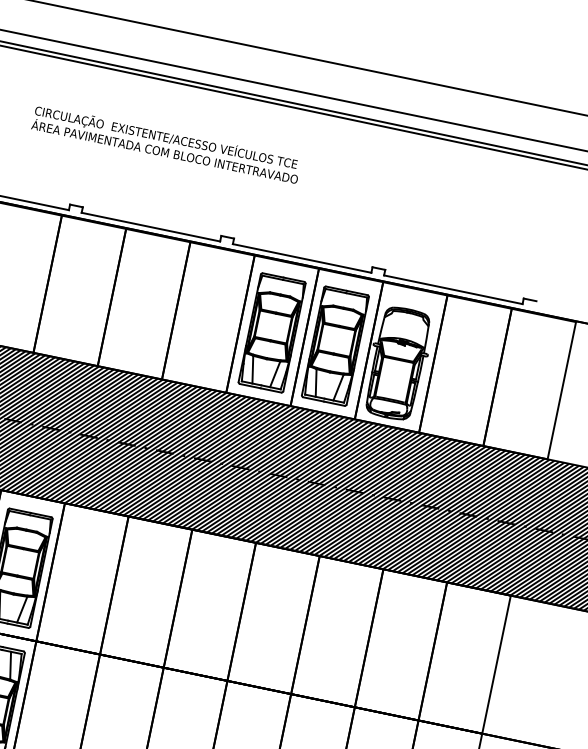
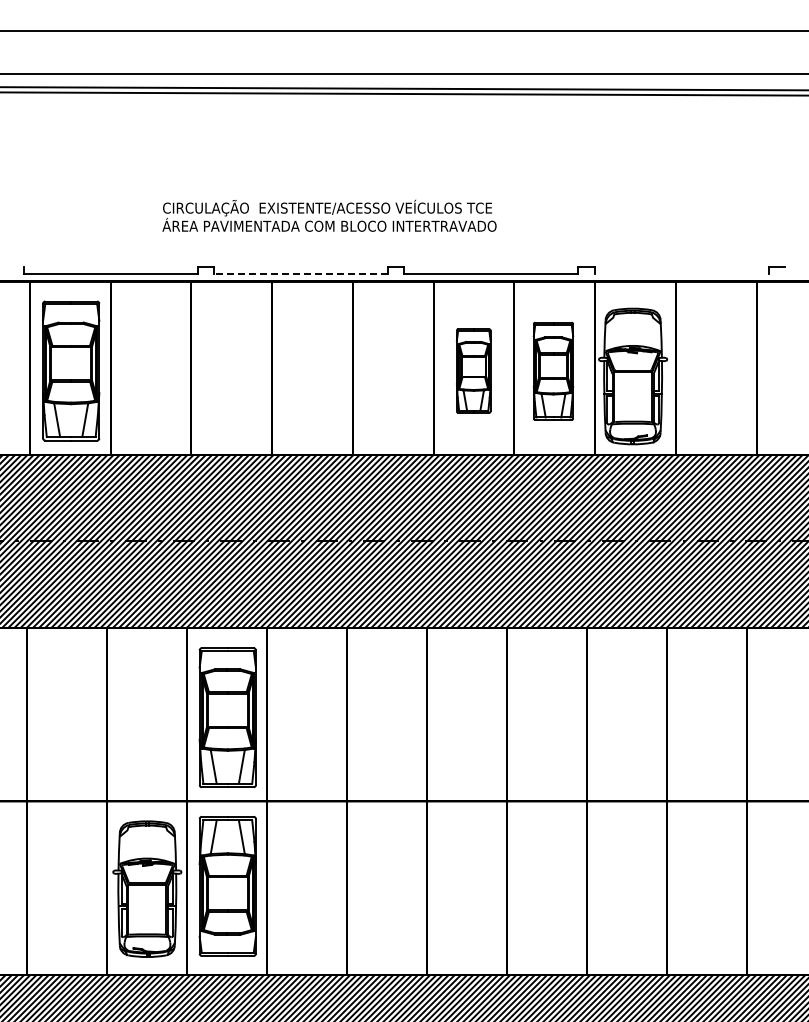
text: (166, 143) -> (329, 215), moved
line: (150, 226) -> (300, 273), solid -> dashed
line: (453, 289) -> (681, 273), removed
part: (271, 332) -> (473, 370), size x0.6
part: (335, 346) -> (553, 371), size x0.7

